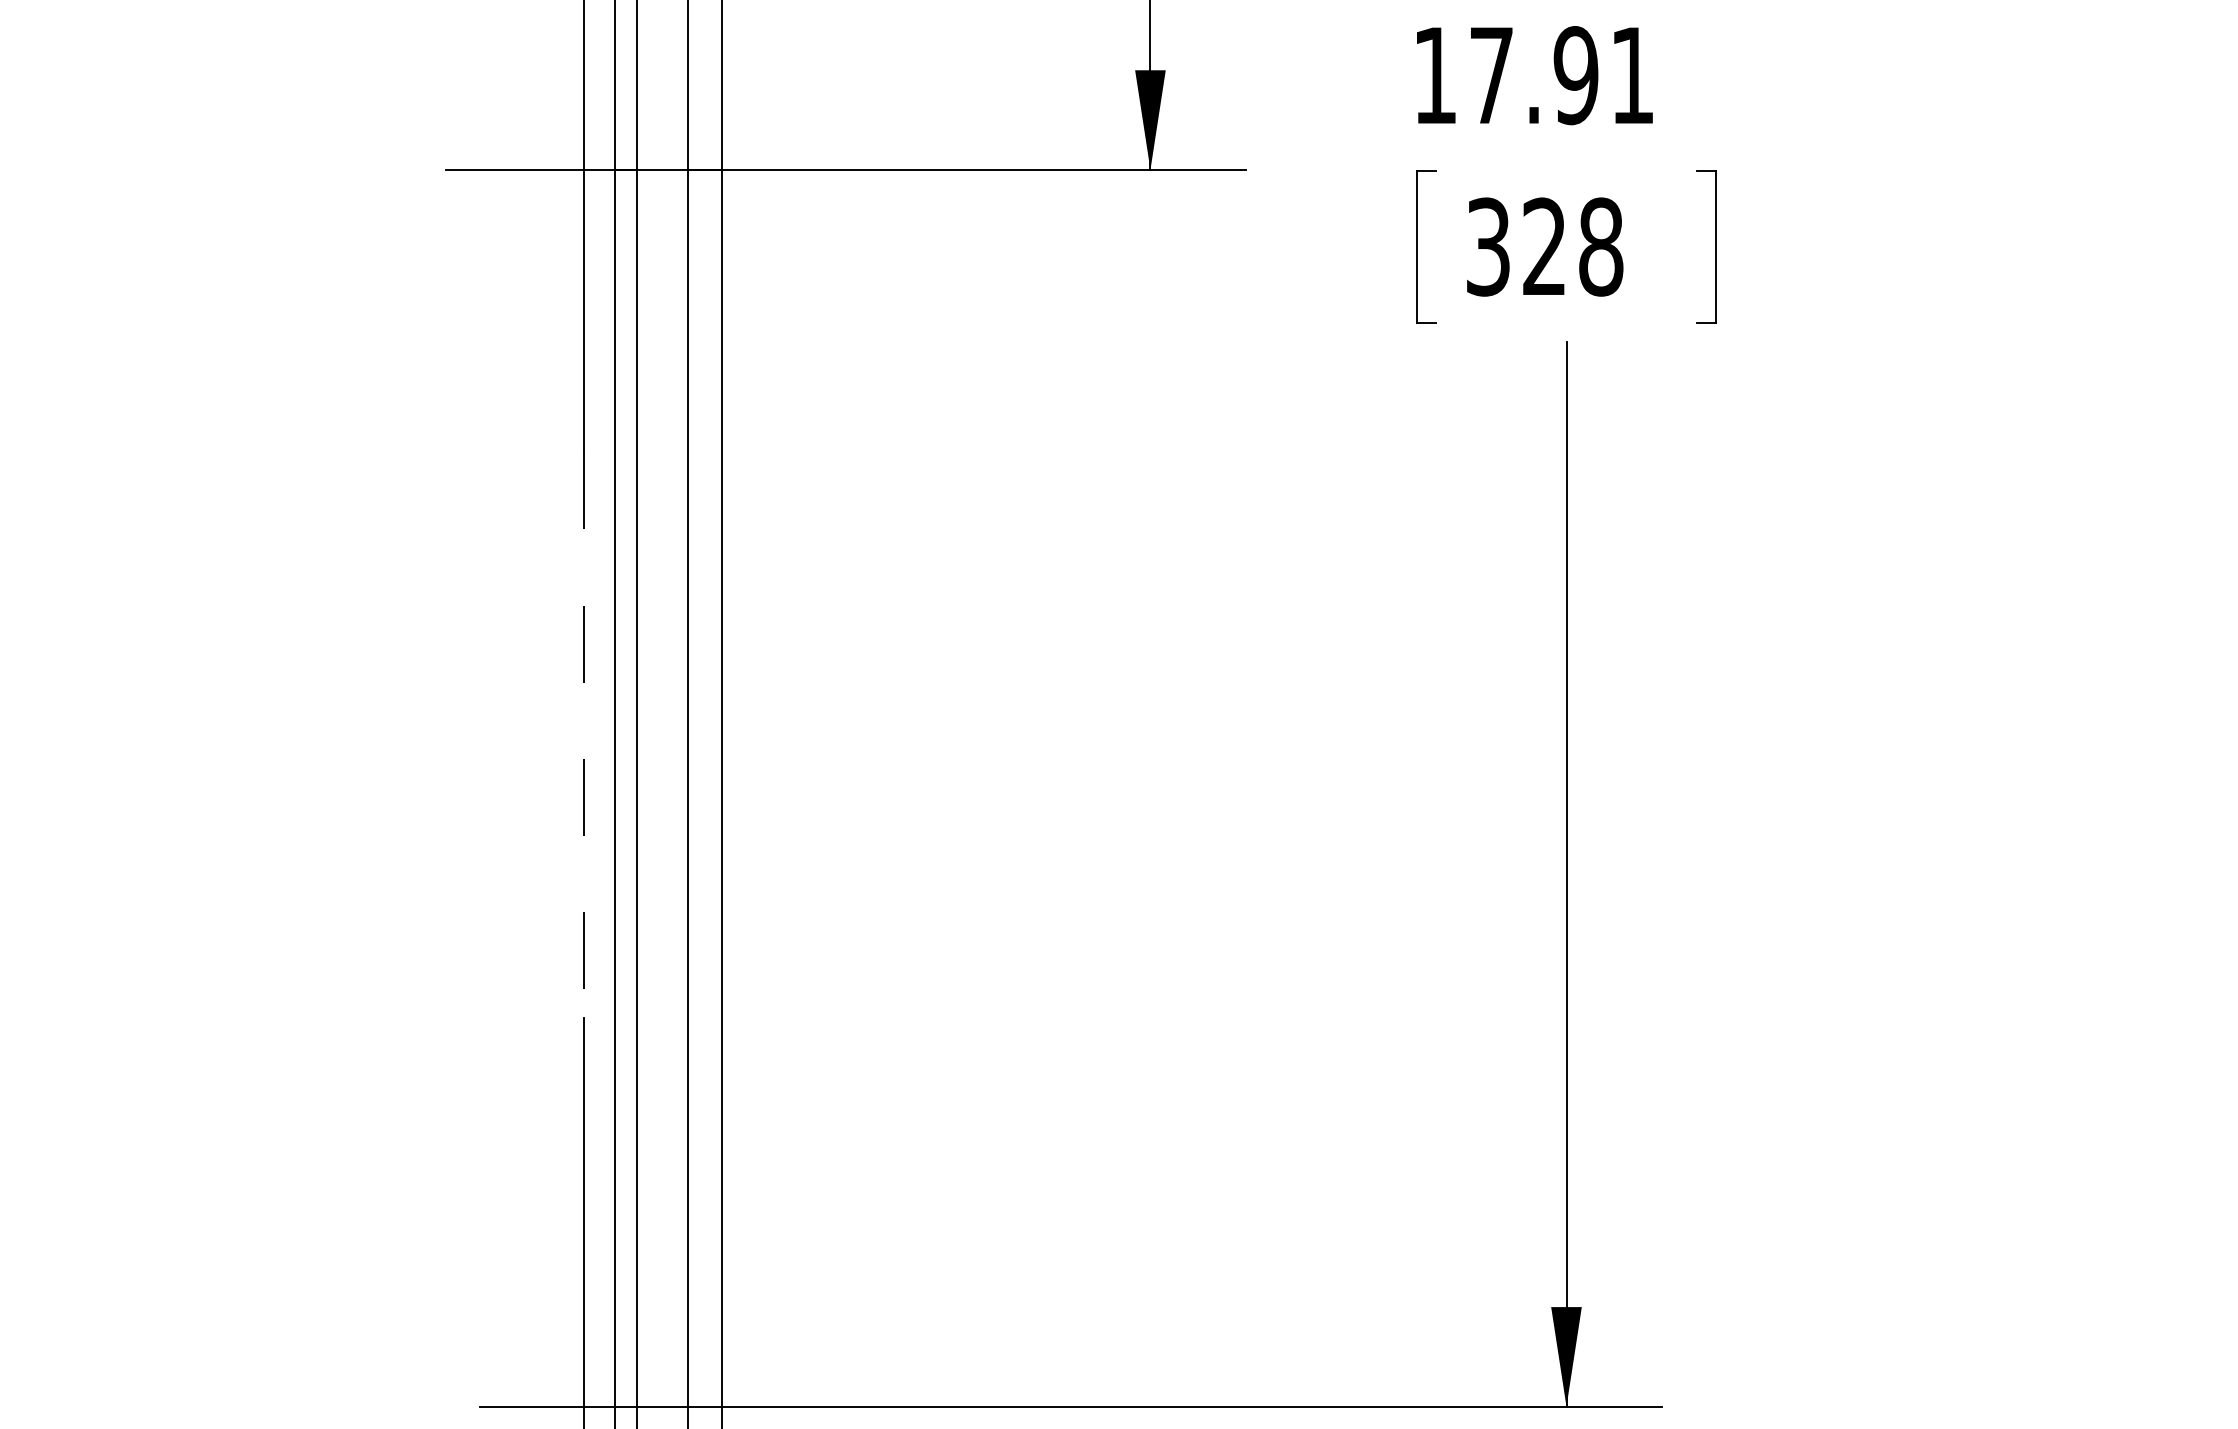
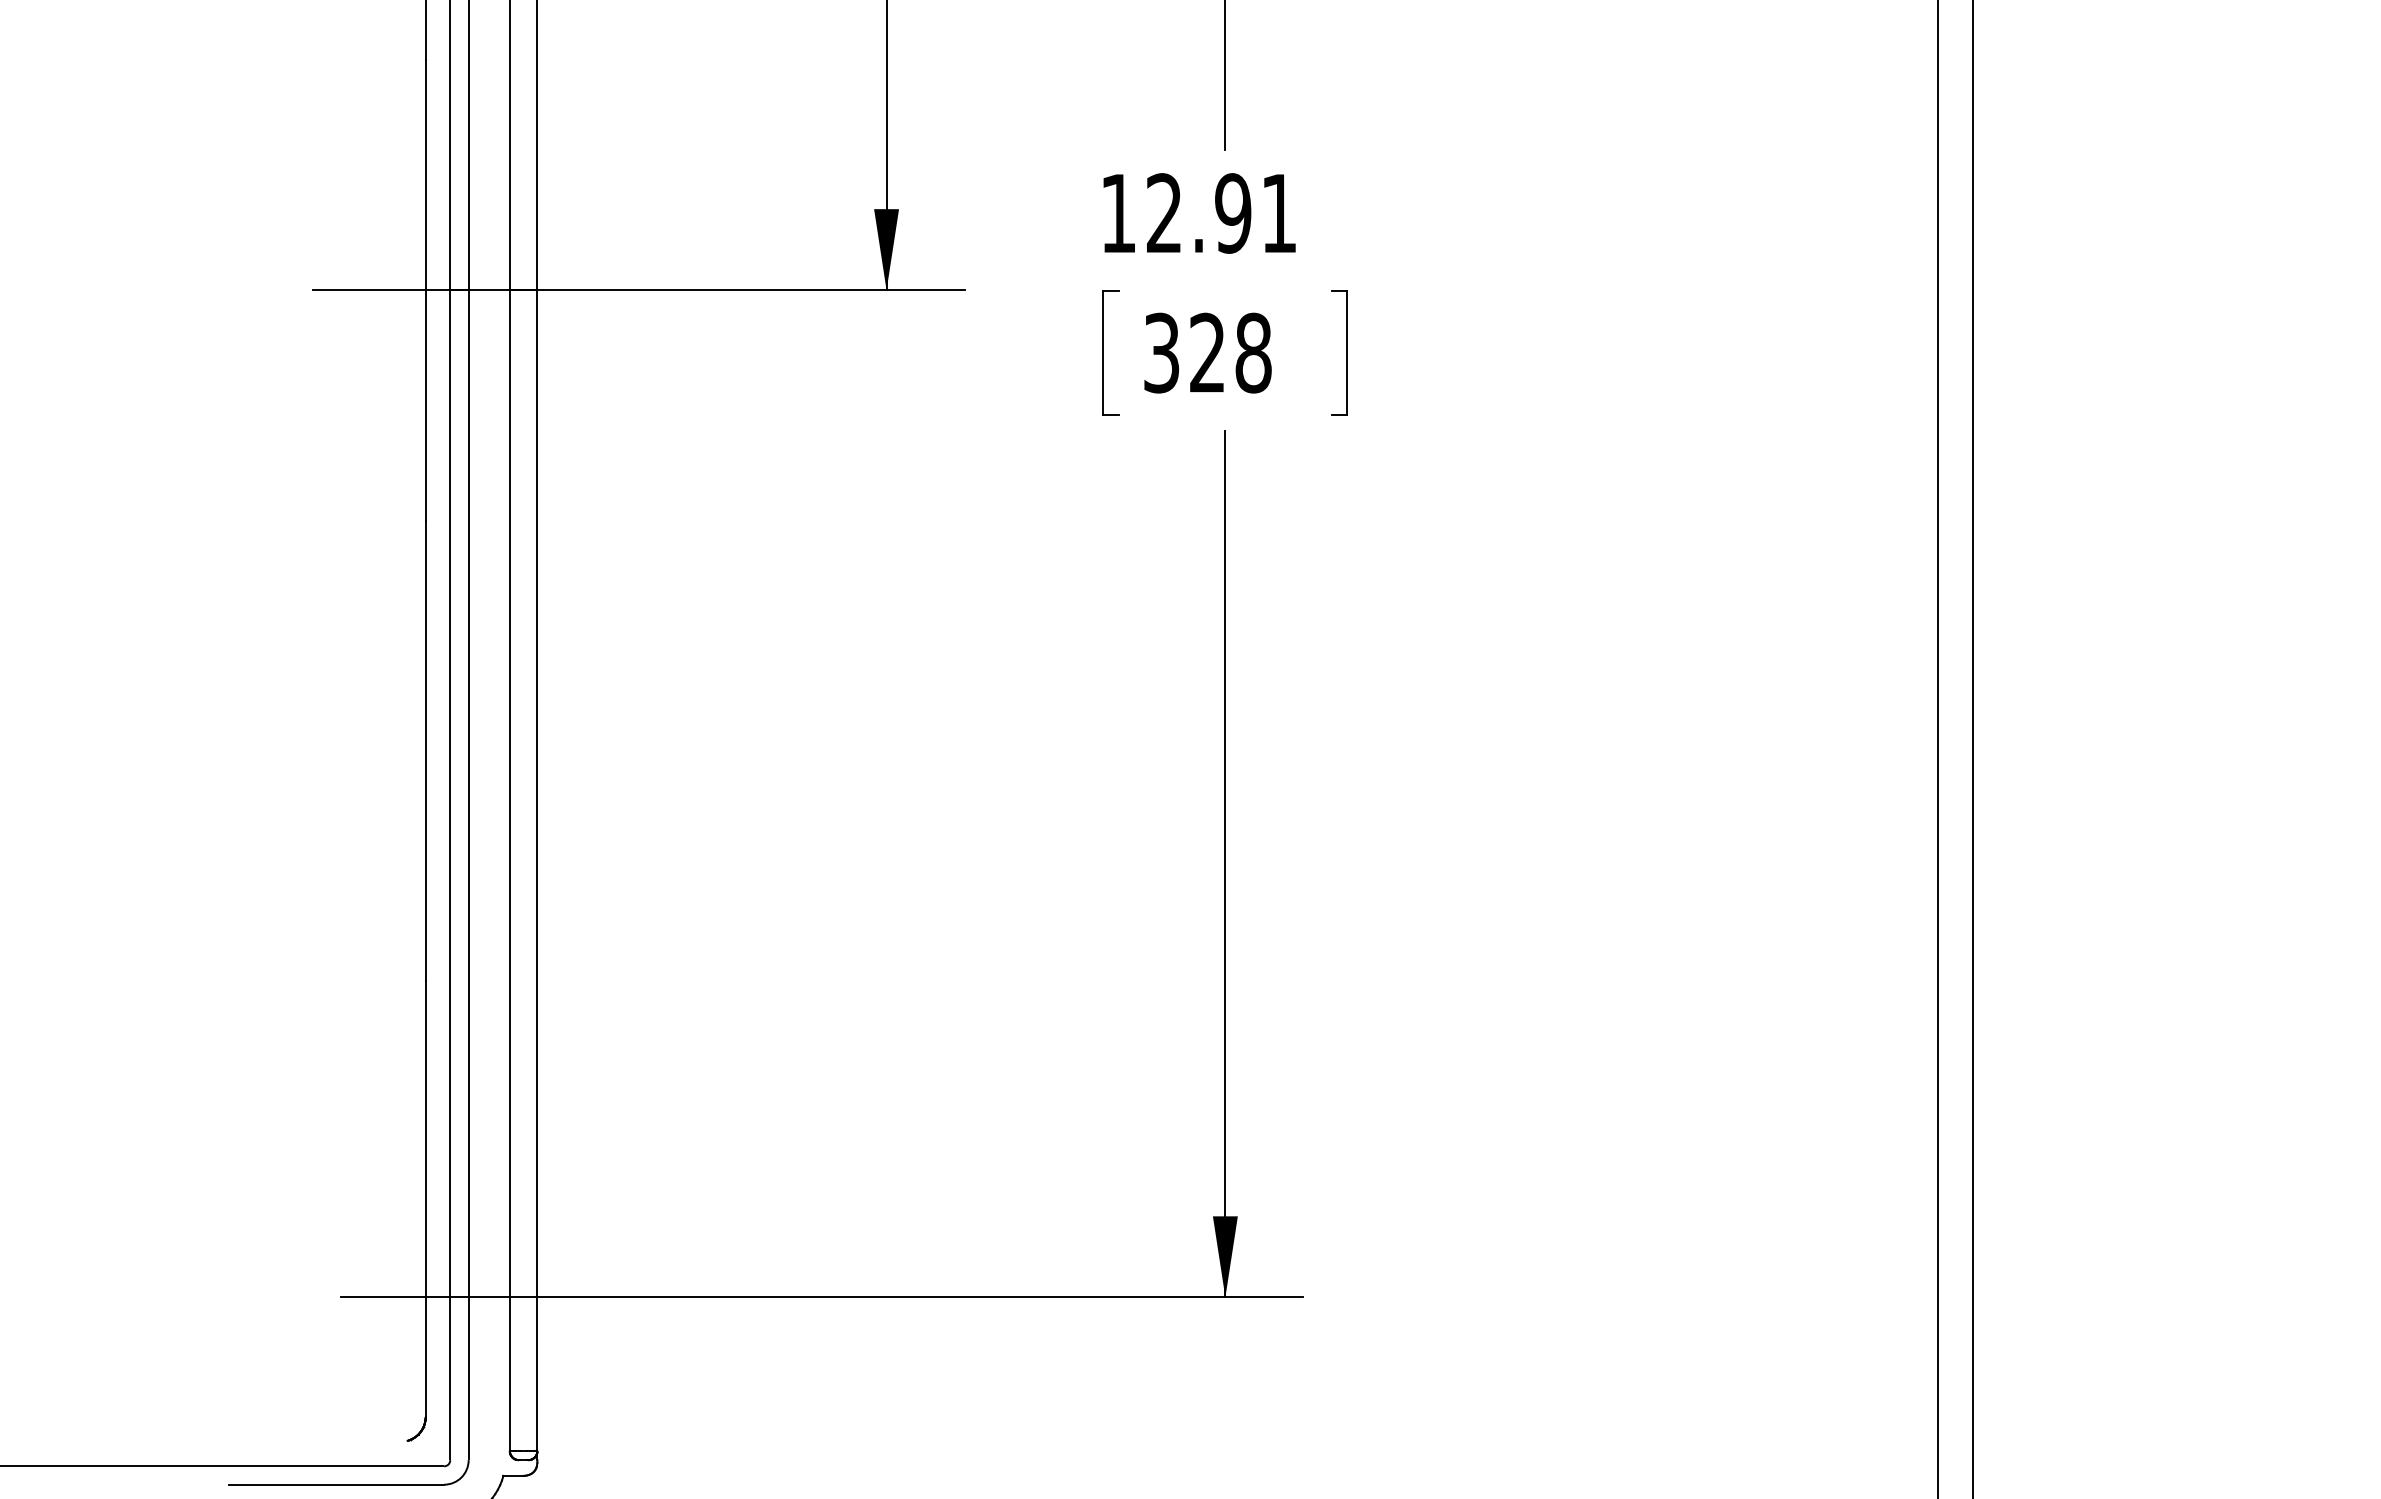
text: (1491, 74) -> (1164, 212), 17.91 -> 12.91
line: (584, 736) -> (425, 751), dashed -> solid

